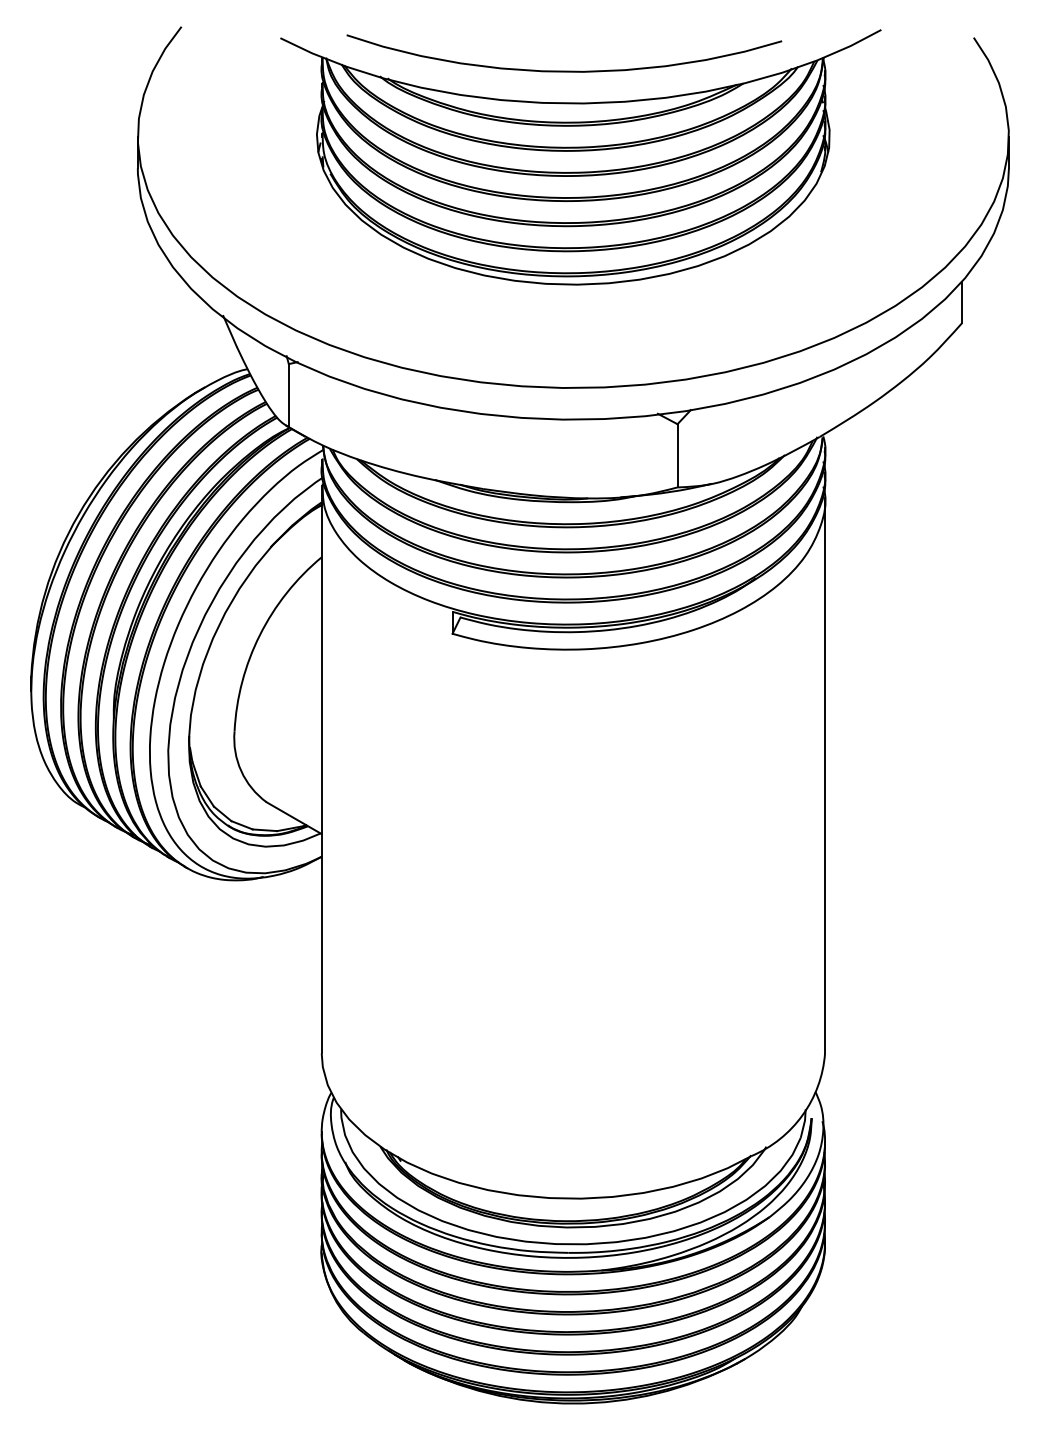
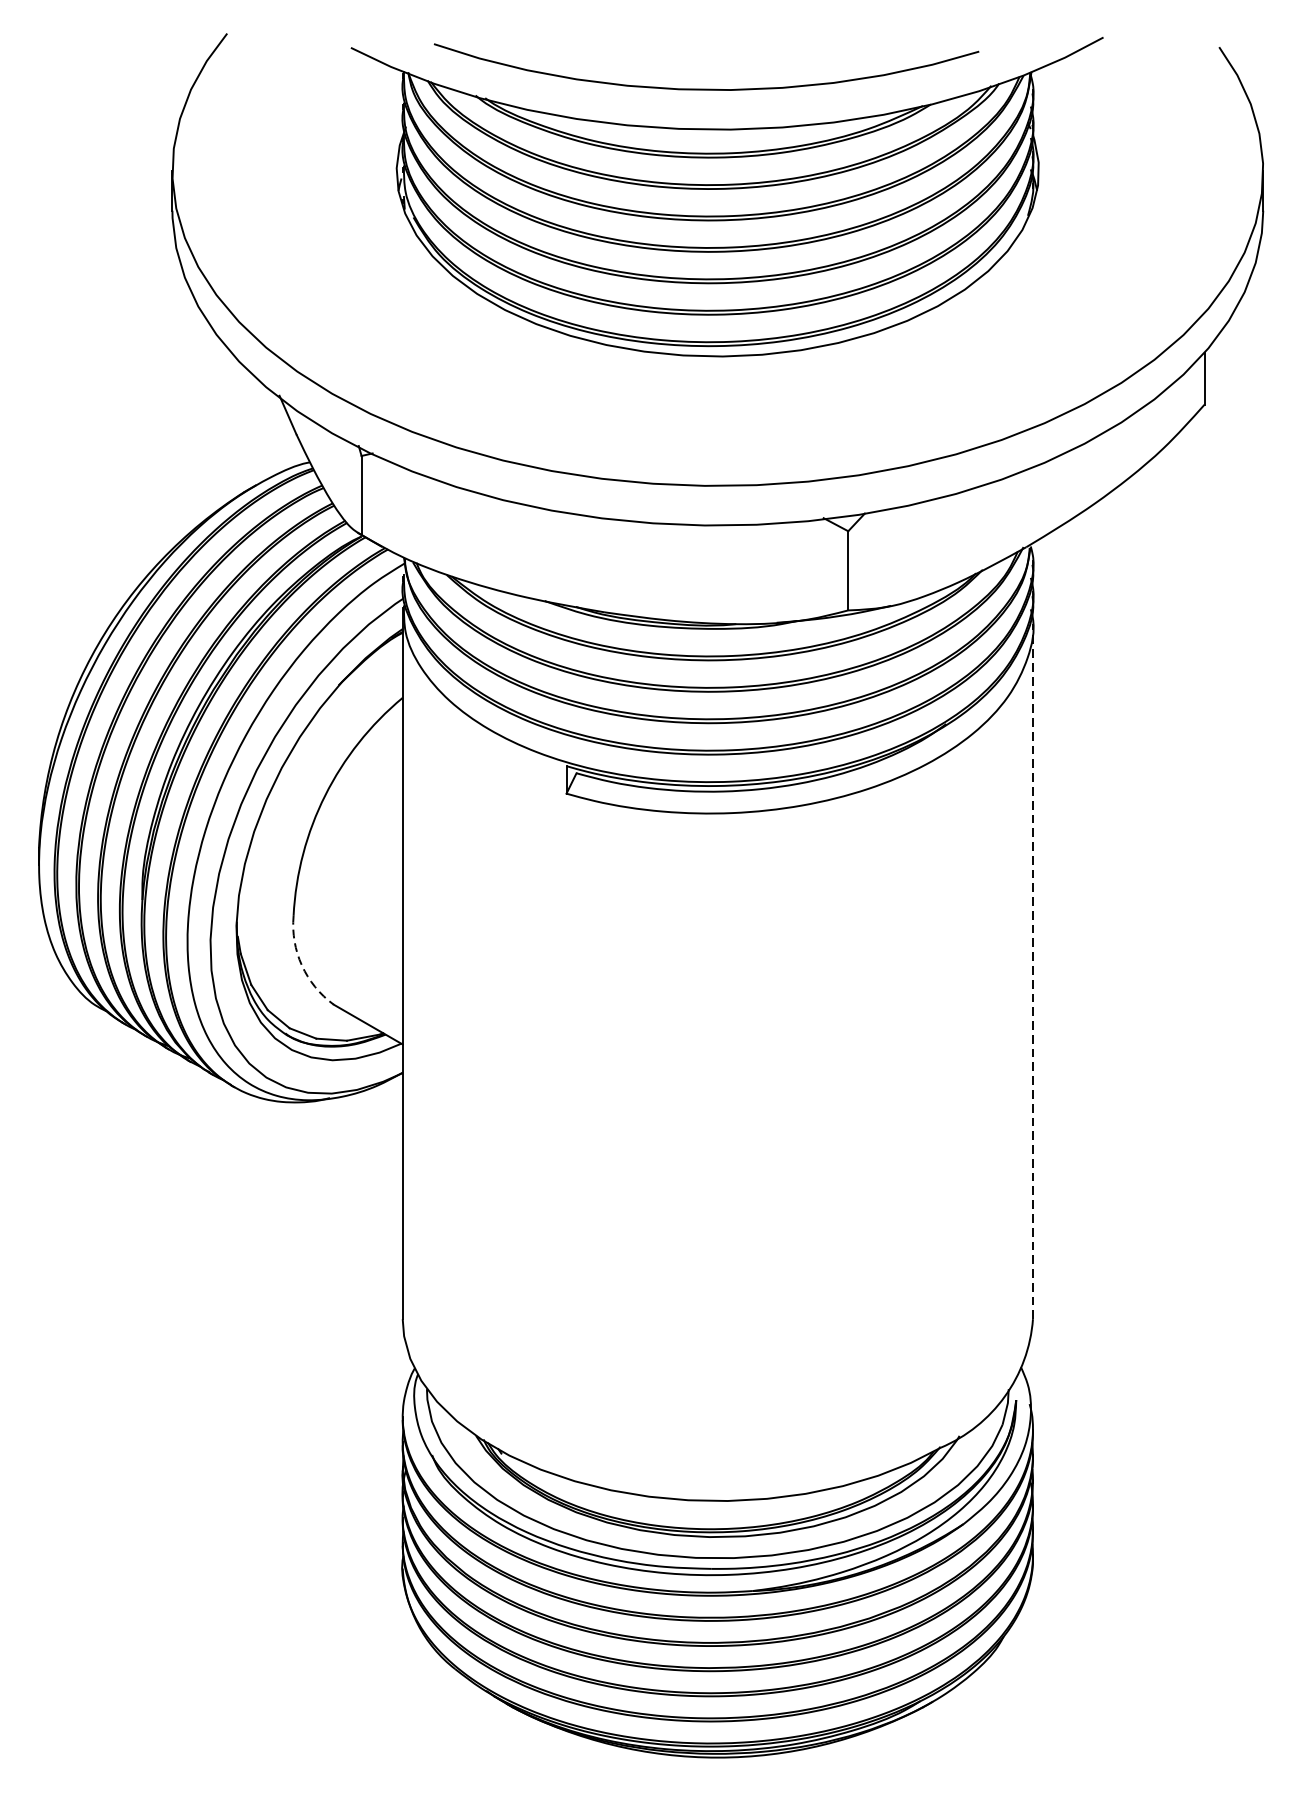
arc: (241, 771) -> (302, 966), solid -> dashed
line: (825, 775) -> (1033, 971), solid -> dashed

